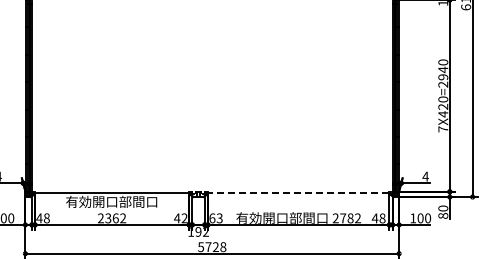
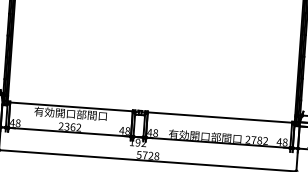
line: (298, 193) -> (219, 117), dashed -> solid
text: (184, 218) -> (127, 131), 42 -> 48
text: (215, 218) -> (152, 133), 63 -> 48

